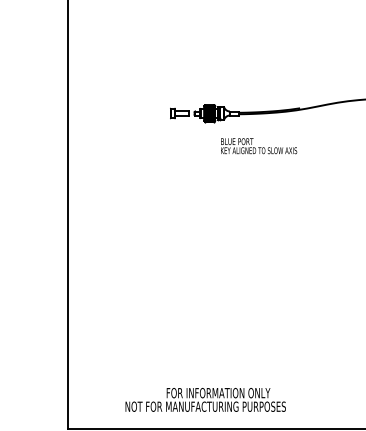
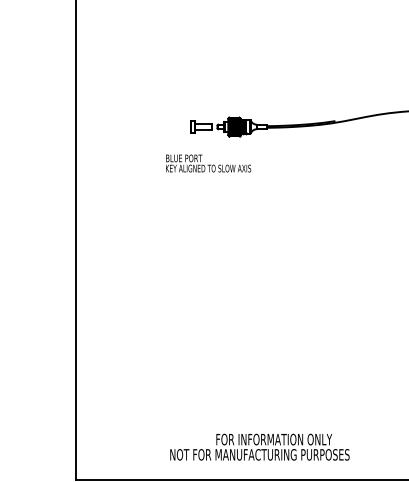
text: (259, 146) -> (208, 163), moved
text: (205, 399) -> (259, 446), moved

